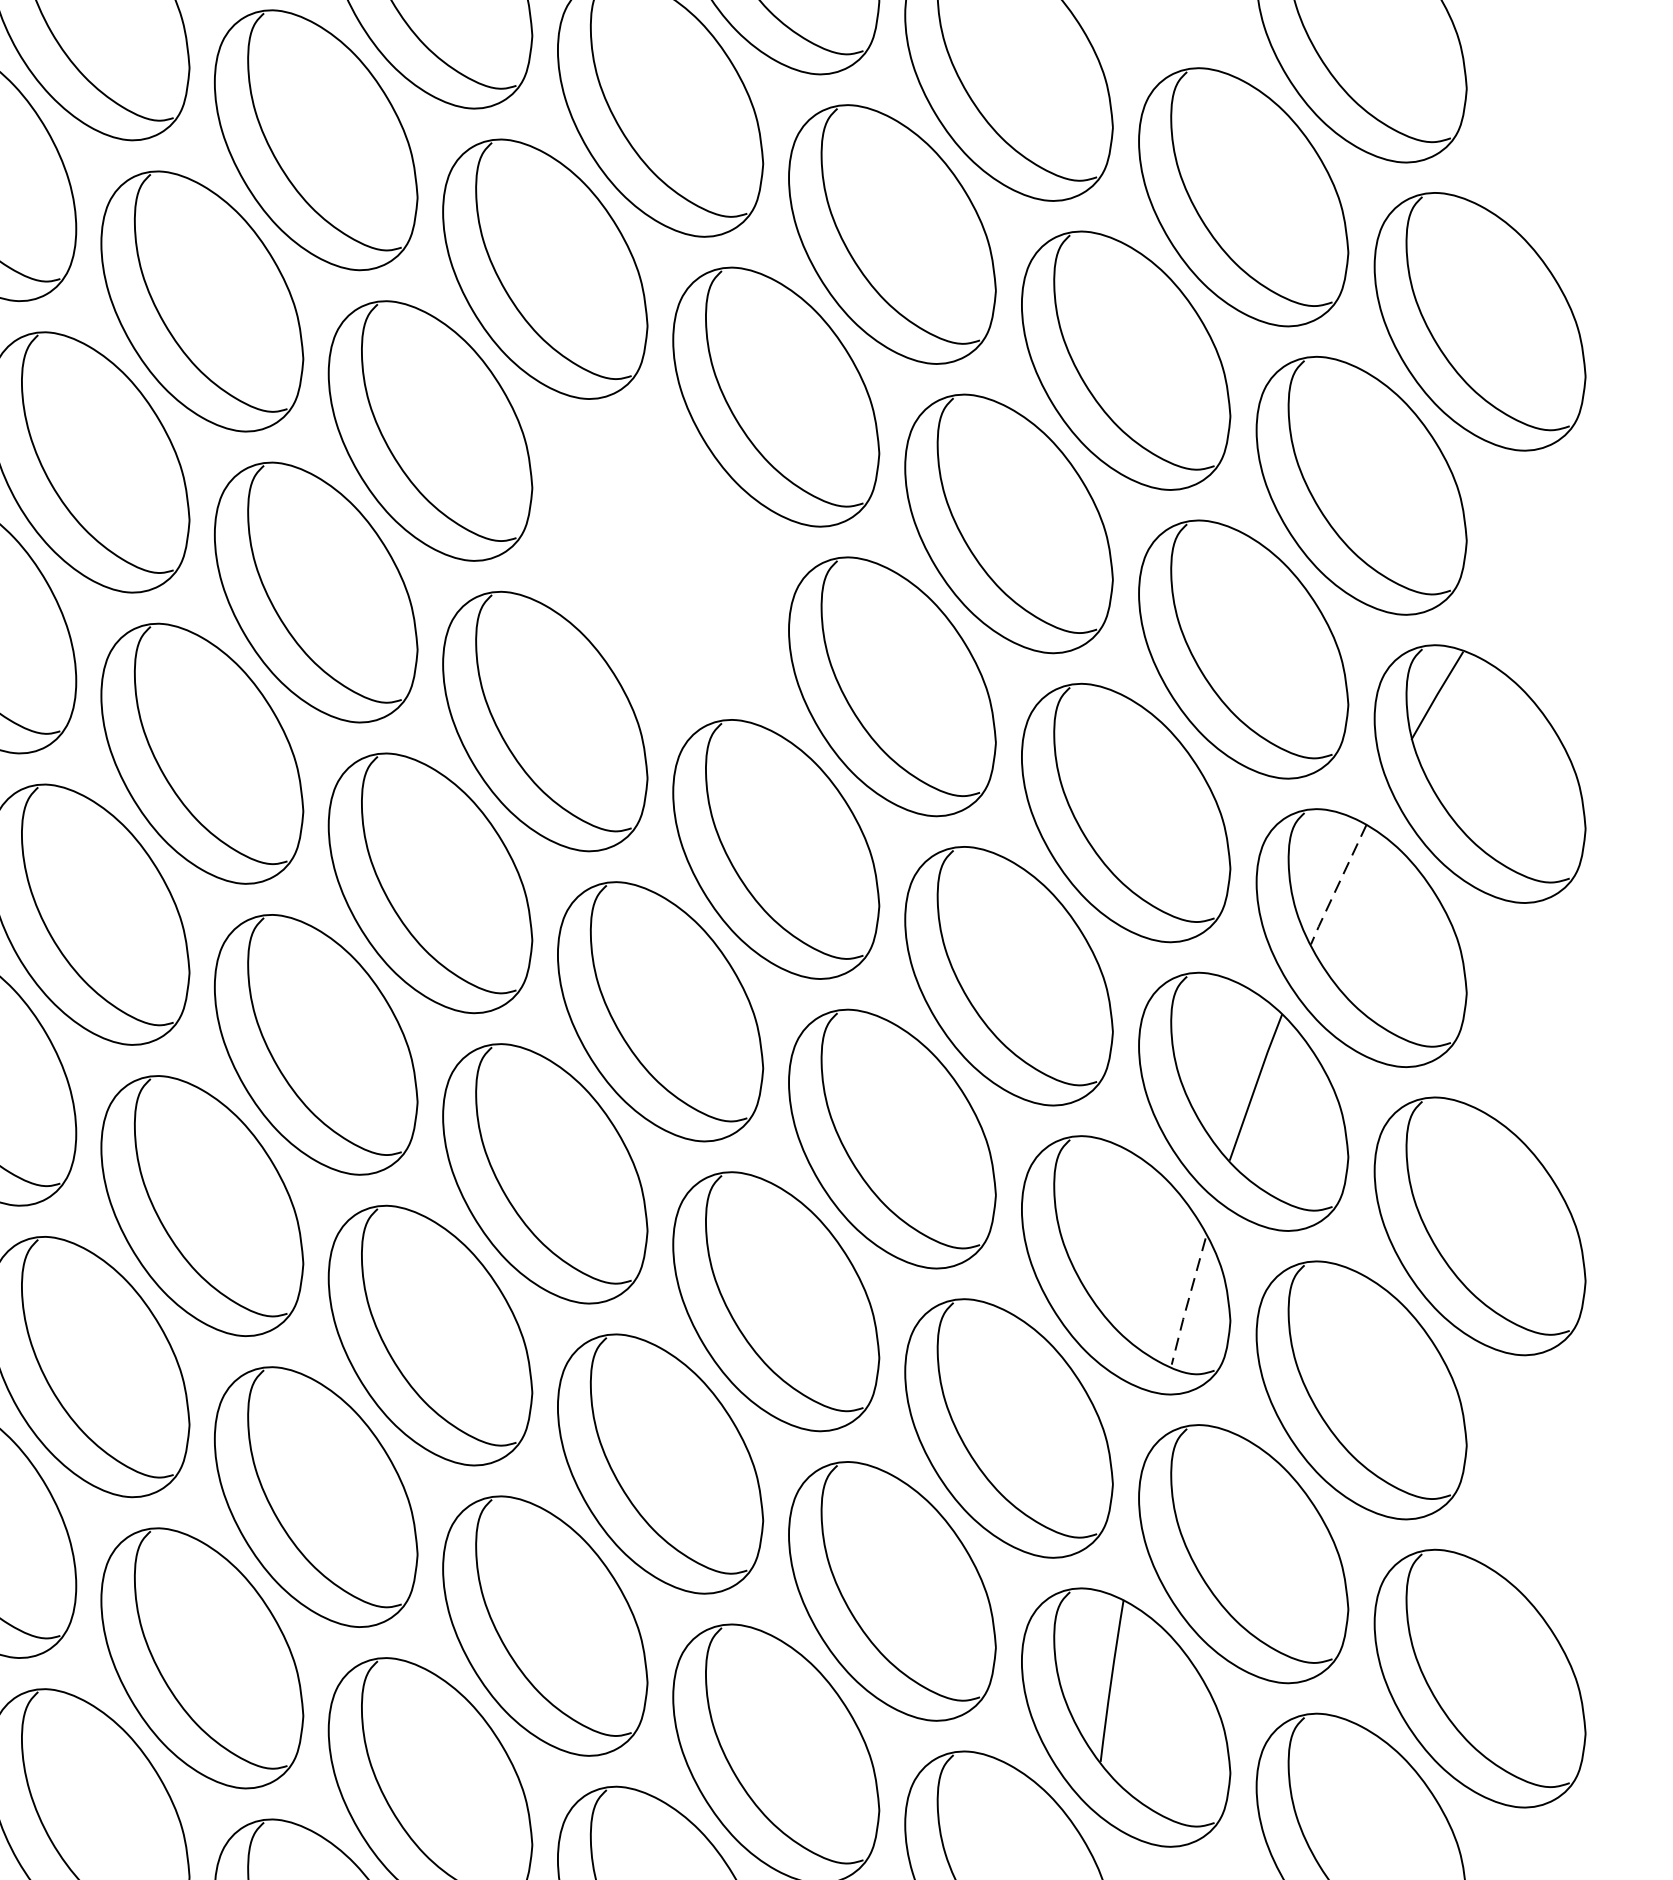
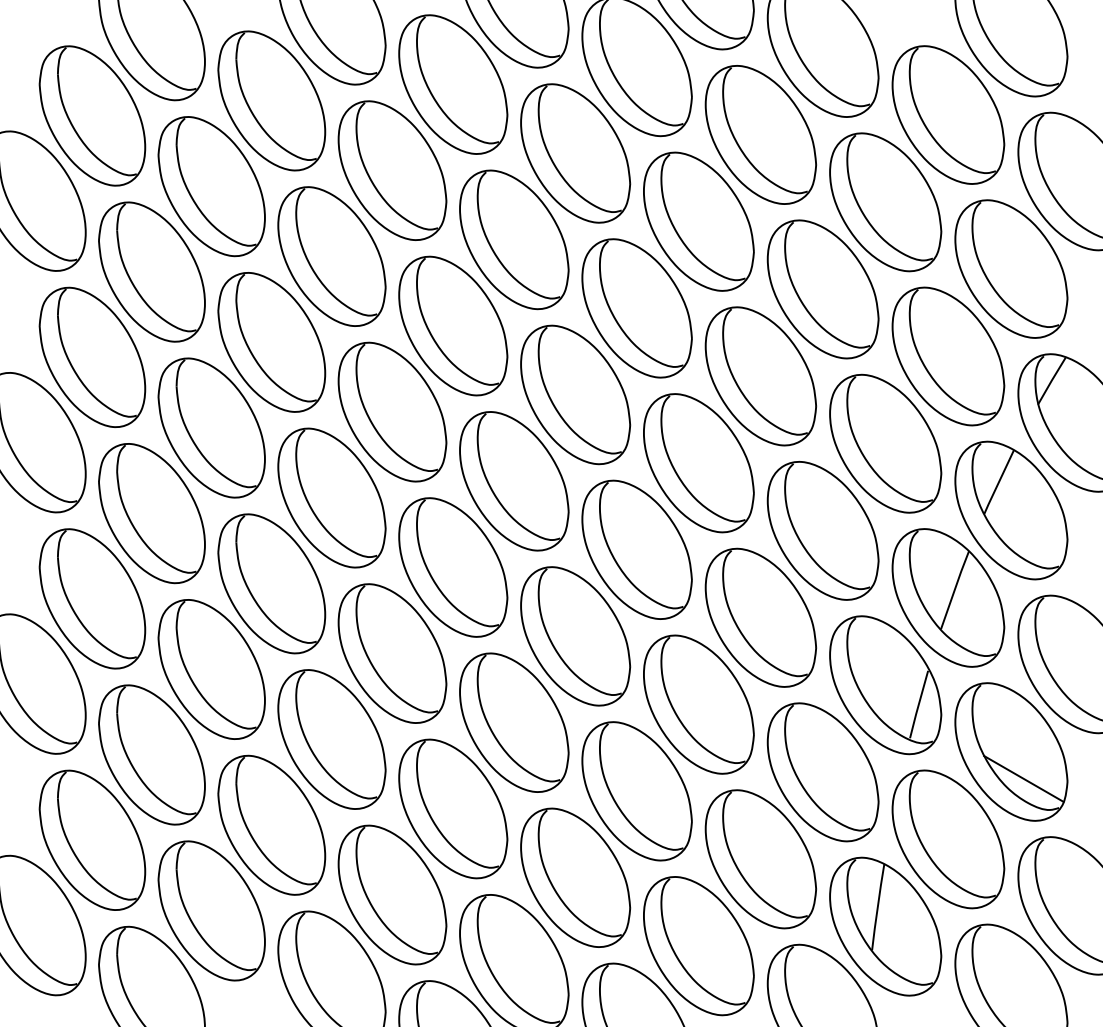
part: (659, 559) -> (636, 308), added
line: (1337, 887) -> (998, 483), dashed -> solid
line: (1187, 1303) -> (918, 705), dashed -> solid
line: (1384, 1440) -> (1023, 778), added

